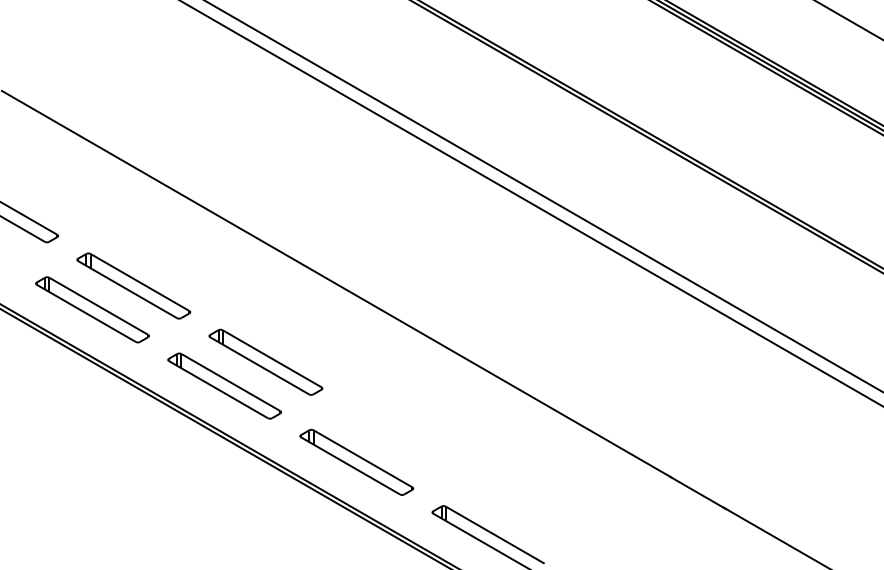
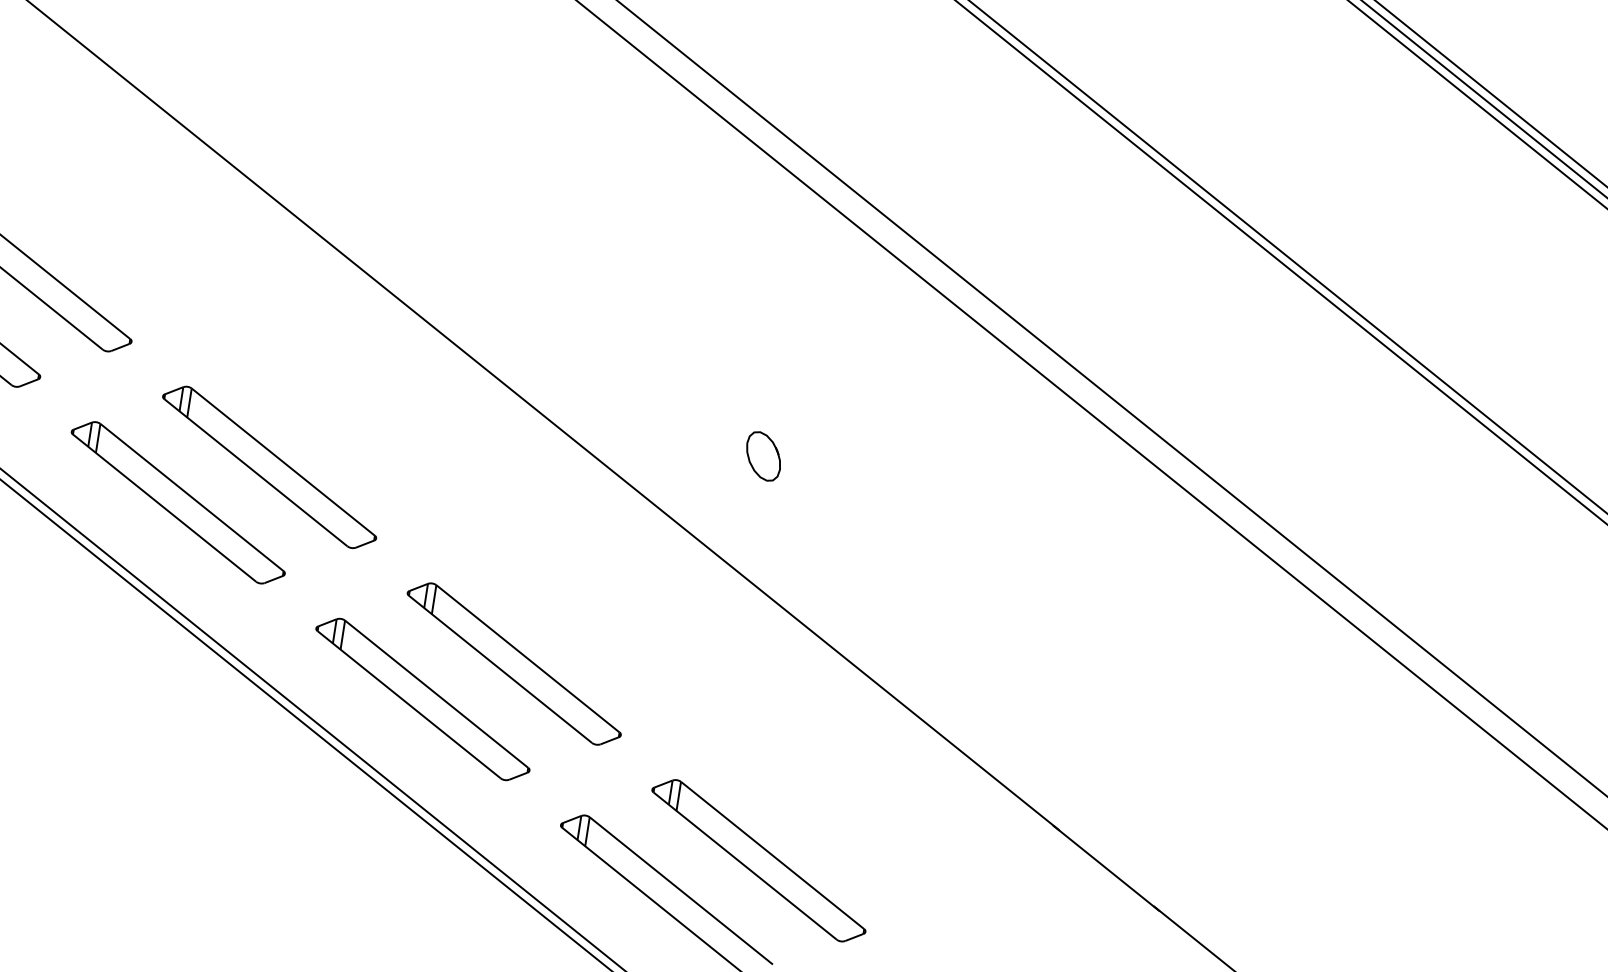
part: (502, 320) -> (763, 456), added
part: (397, 438) -> (513, 663), added
part: (529, 514) -> (757, 859), added

